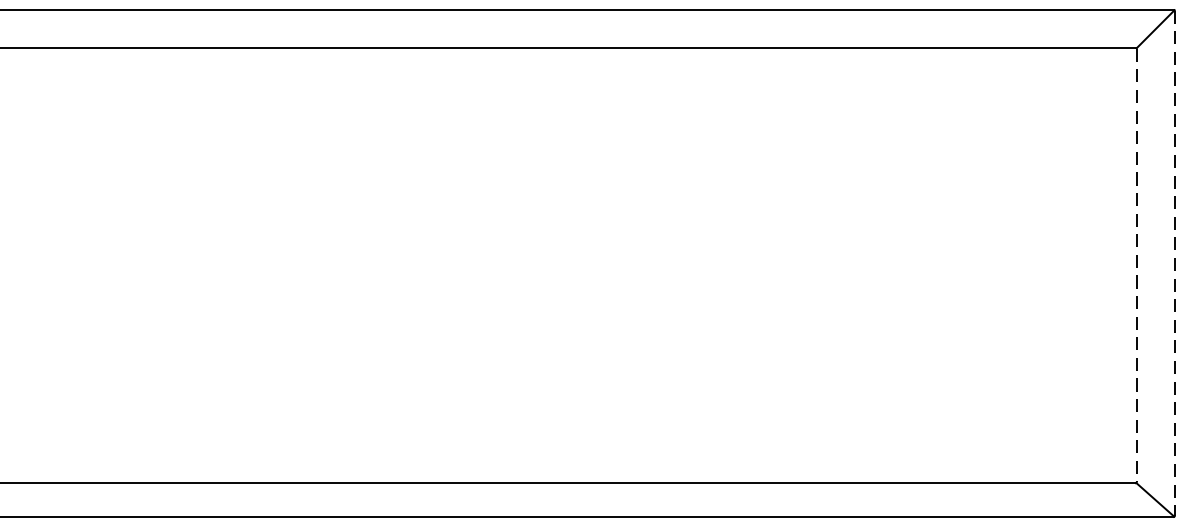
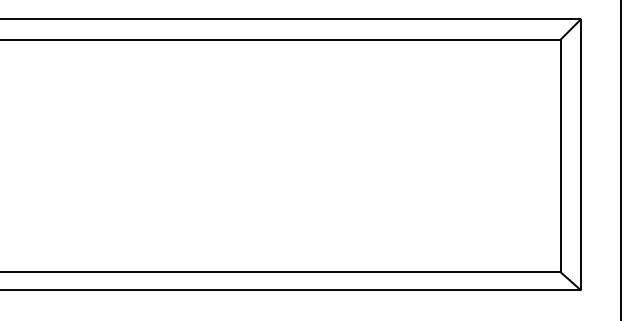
line: (1174, 263) -> (580, 154), dashed -> solid
line: (1136, 264) -> (560, 155), dashed -> solid

